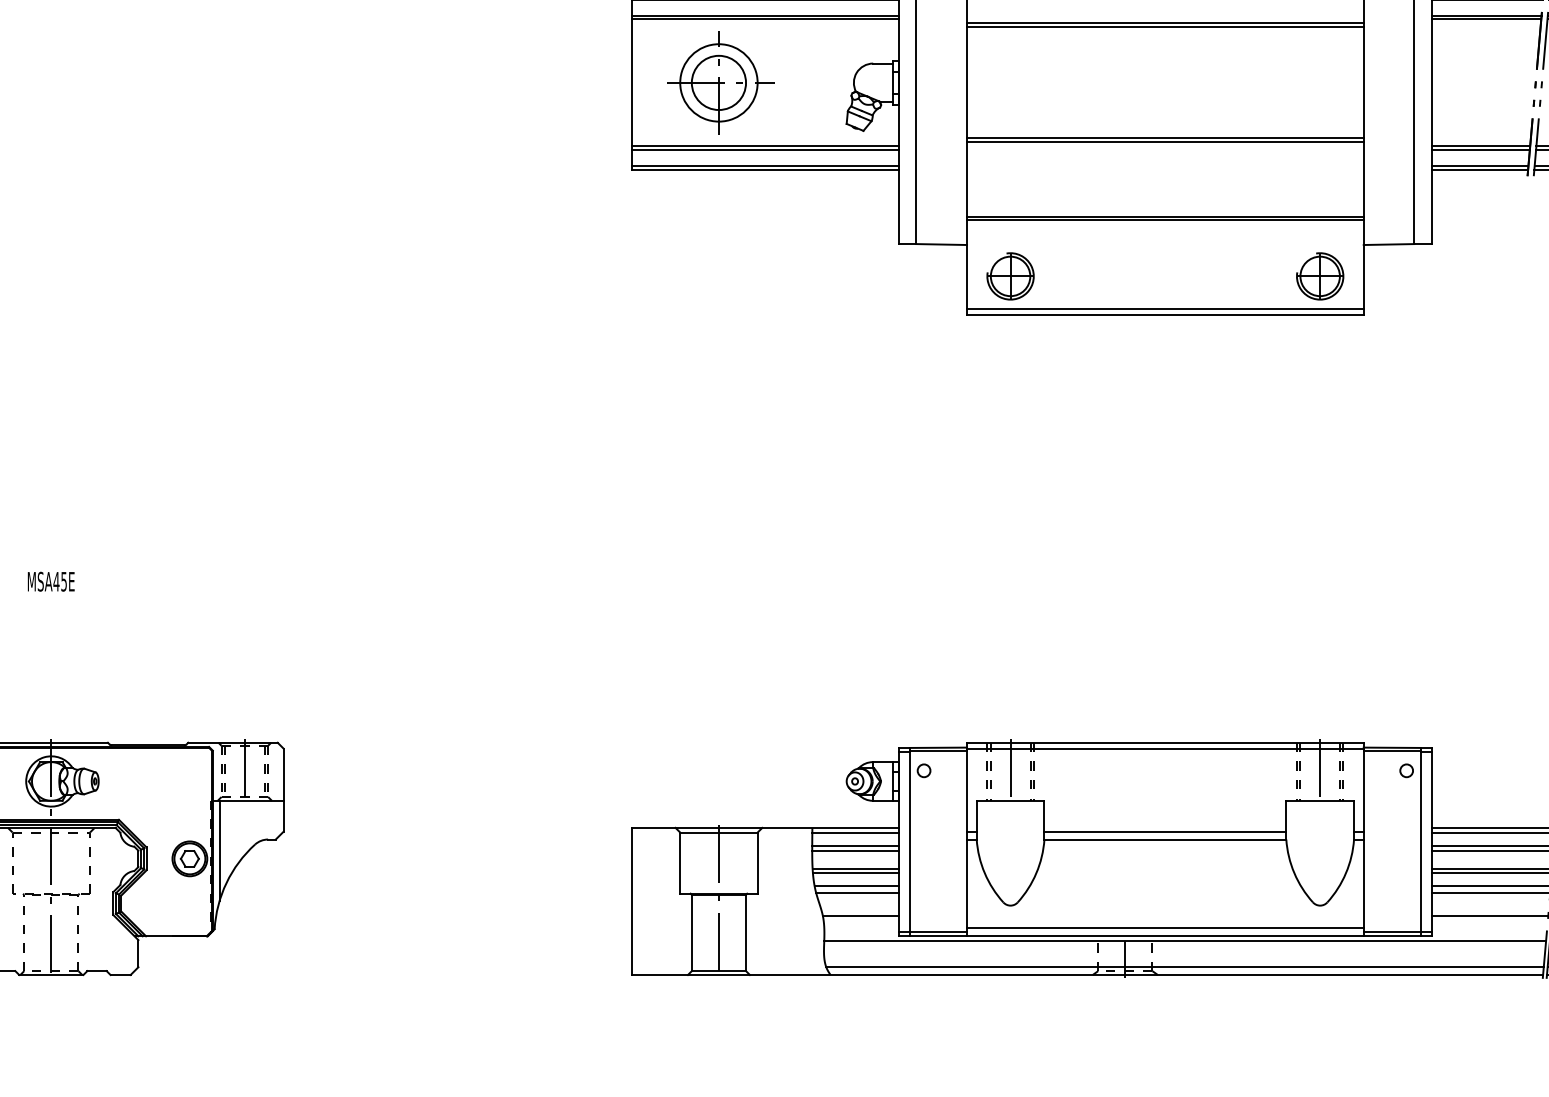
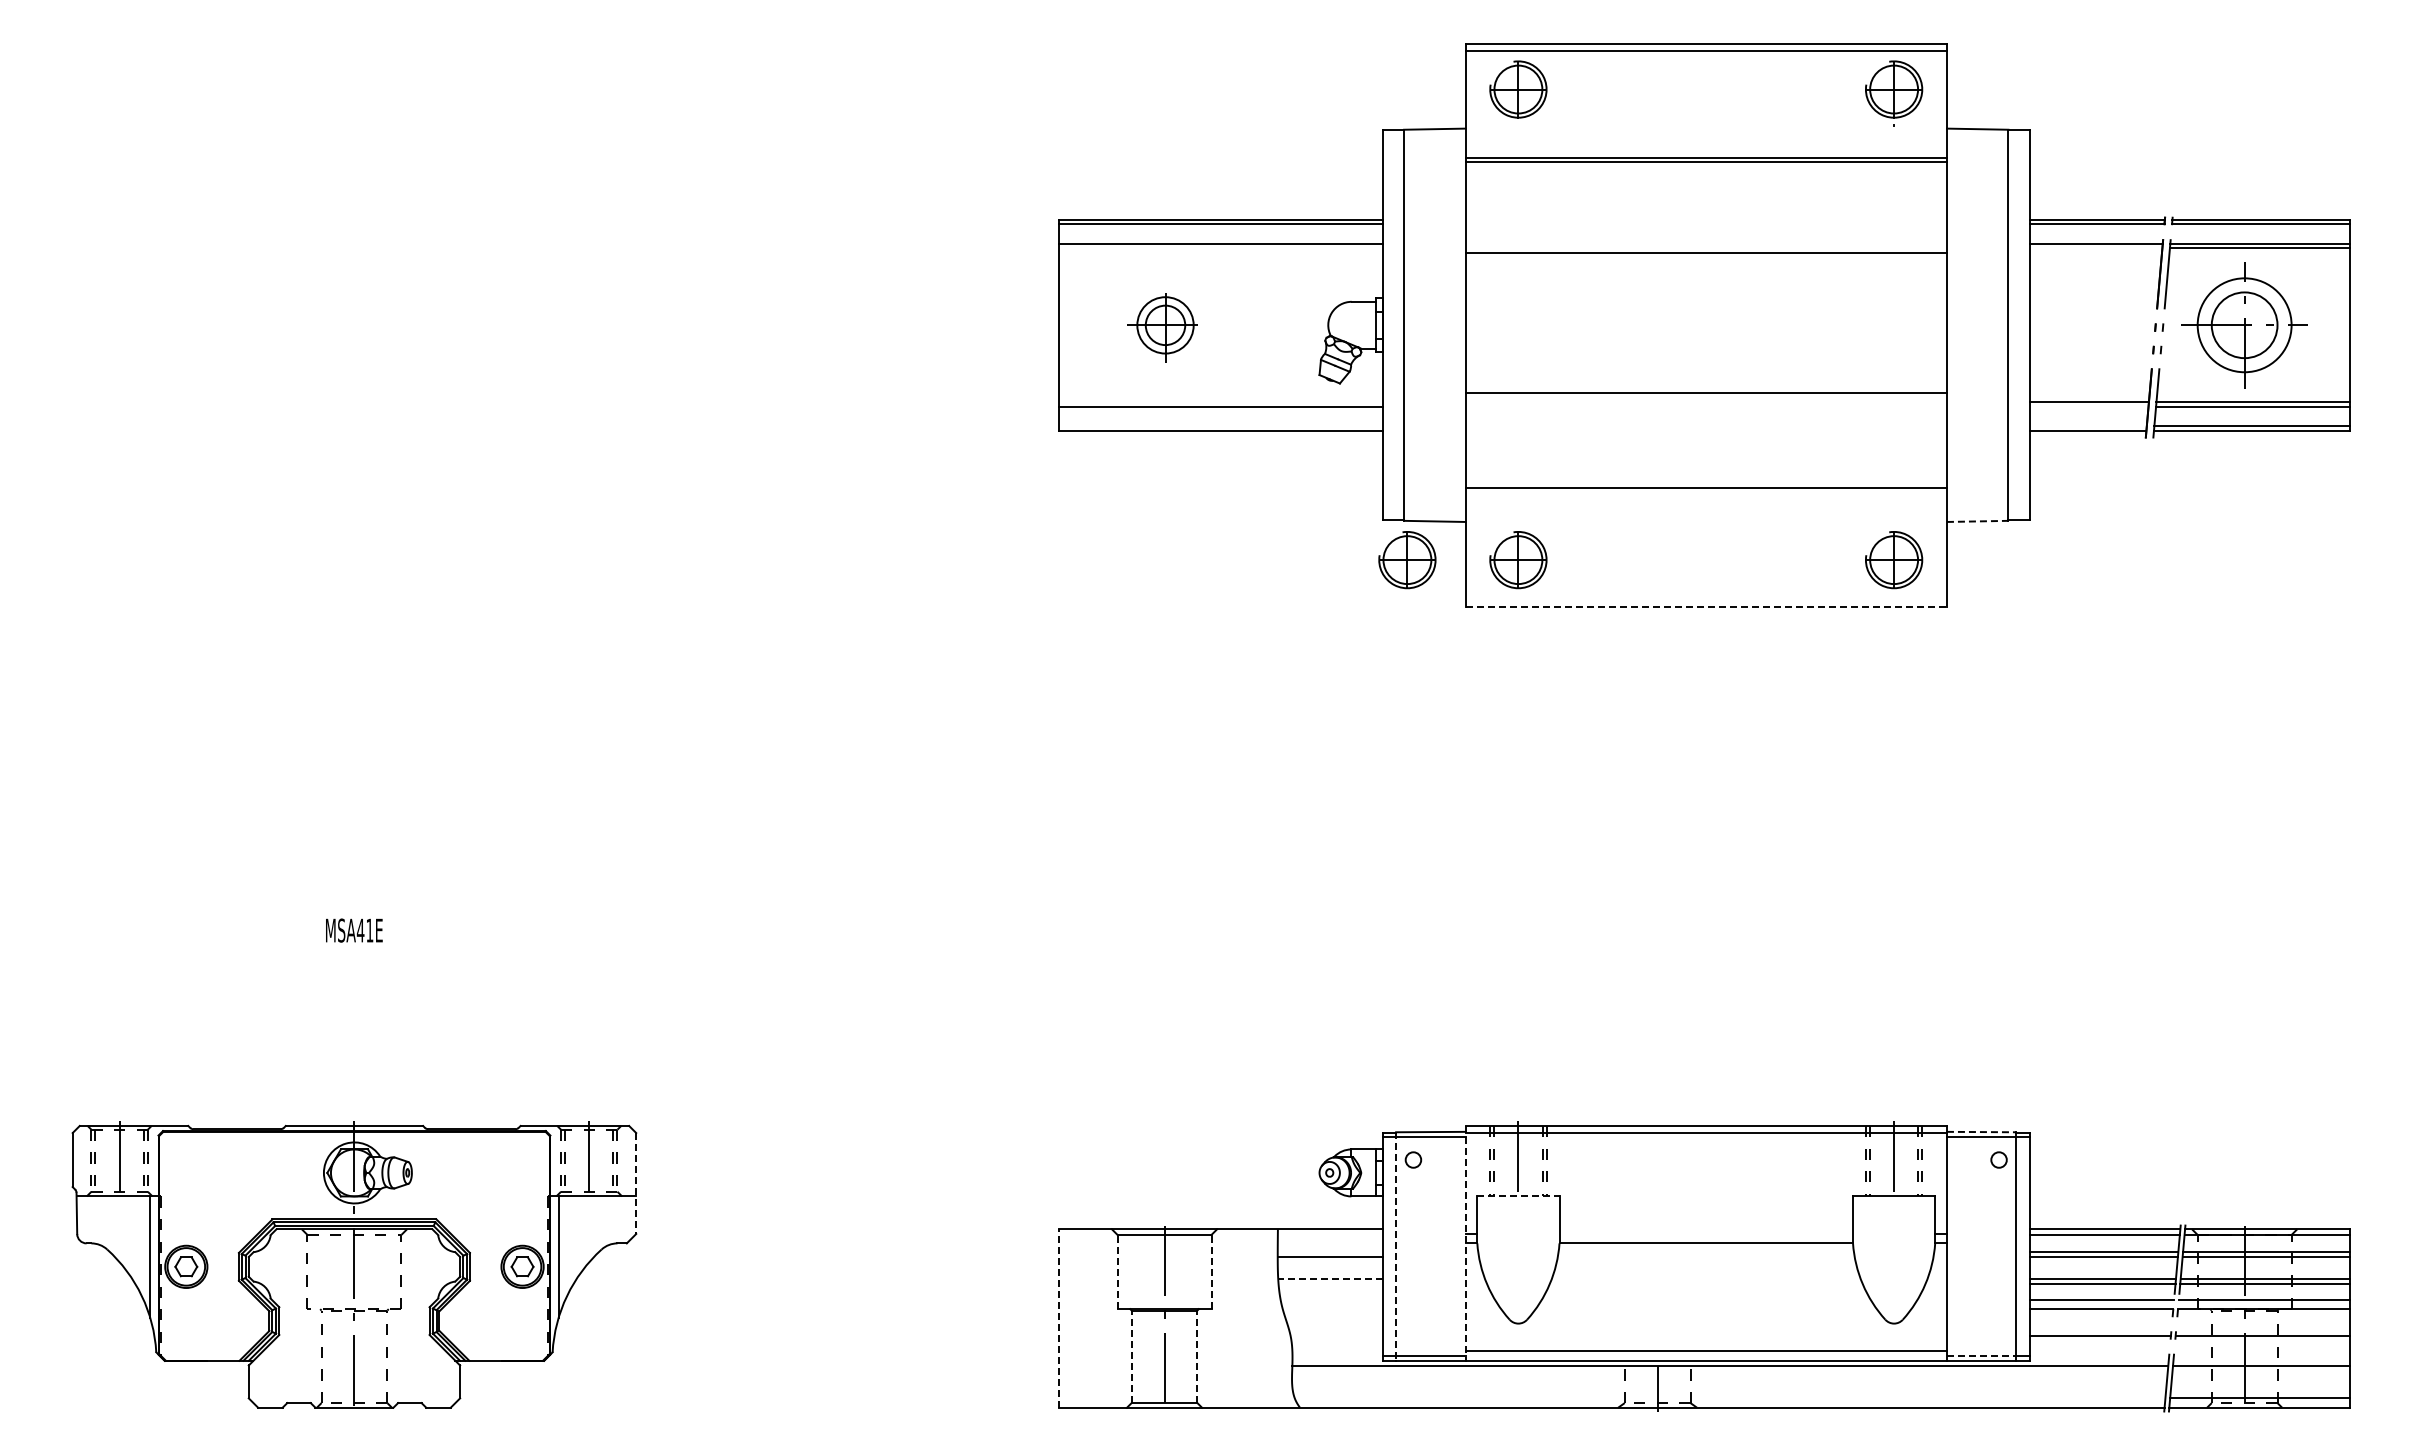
line: (765, 19) -> (1220, 248), removed
line: (1486, 19) -> (2095, 248), removed
line: (1164, 27) -> (1705, 257), removed
part: (720, 83) -> (1166, 325), size x0.6
line: (1164, 141) -> (1705, 396), removed
line: (765, 146) -> (1220, 402), removed
line: (1480, 149) -> (2088, 406), removed
line: (765, 166) -> (1220, 426), removed
line: (1479, 166) -> (2087, 426), removed
line: (1164, 219) -> (1705, 491), removed
line: (1388, 244) -> (1977, 521), solid -> dashed
part: (919, 276) -> (1407, 560), added
line: (1164, 308) -> (1705, 599), removed
line: (1165, 315) -> (1706, 607), solid -> dashed
text: (63, 581) -> (369, 930), MSA45E -> MSA41E
line: (1392, 748) -> (1981, 1132), solid -> dashed
line: (283, 790) -> (636, 1184), solid -> dashed
line: (1010, 800) -> (1518, 1196), solid -> dashed
line: (1165, 832) -> (1706, 1234), removed
line: (854, 833) -> (1329, 1235), removed
line: (966, 839) -> (1465, 1243), solid -> dashed
line: (910, 842) -> (1396, 1247), solid -> dashed
line: (854, 846) -> (1329, 1251), removed
line: (680, 862) -> (1117, 1271), solid -> dashed
line: (757, 862) -> (1211, 1271), solid -> dashed
line: (855, 868) -> (1330, 1278), solid -> dashed
line: (855, 872) -> (1330, 1283), removed
line: (856, 886) -> (1331, 1300), removed
line: (857, 893) -> (1332, 1308), removed
line: (631, 901) -> (1058, 1318), solid -> dashed
line: (860, 915) -> (1336, 1335), removed
line: (691, 932) -> (1131, 1356), solid -> dashed
line: (746, 932) -> (1197, 1356), solid -> dashed
line: (1392, 932) -> (1981, 1356), solid -> dashed
line: (1184, 967) -> (1729, 1398), removed

